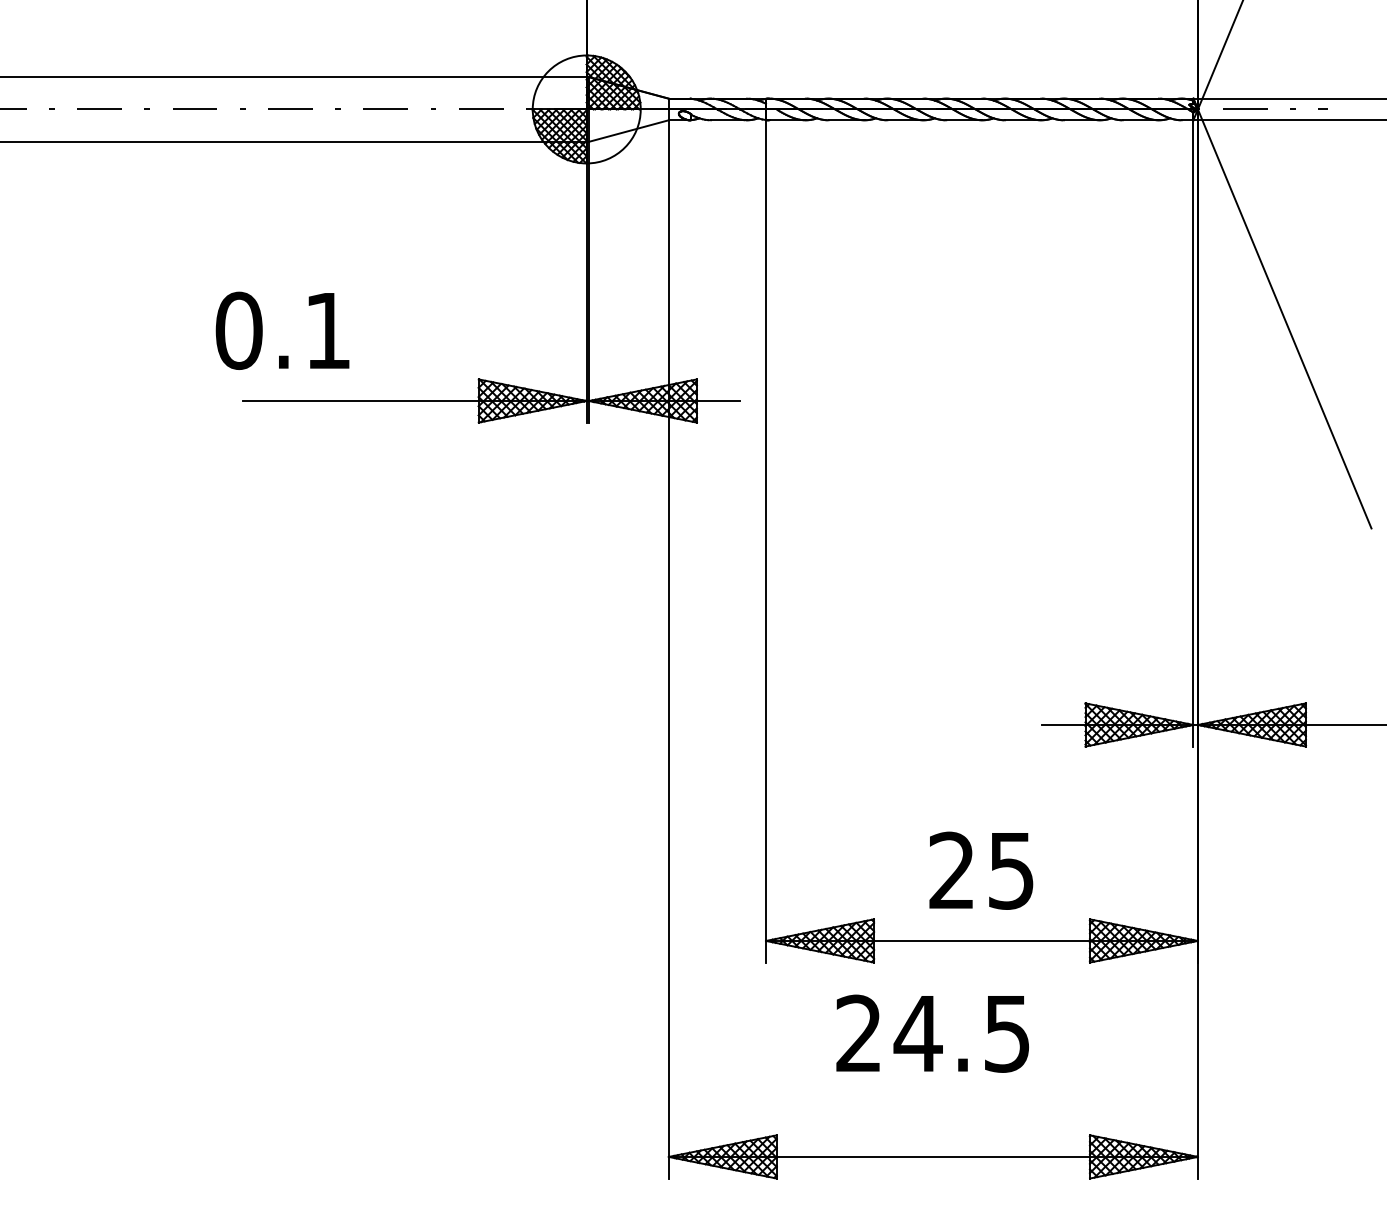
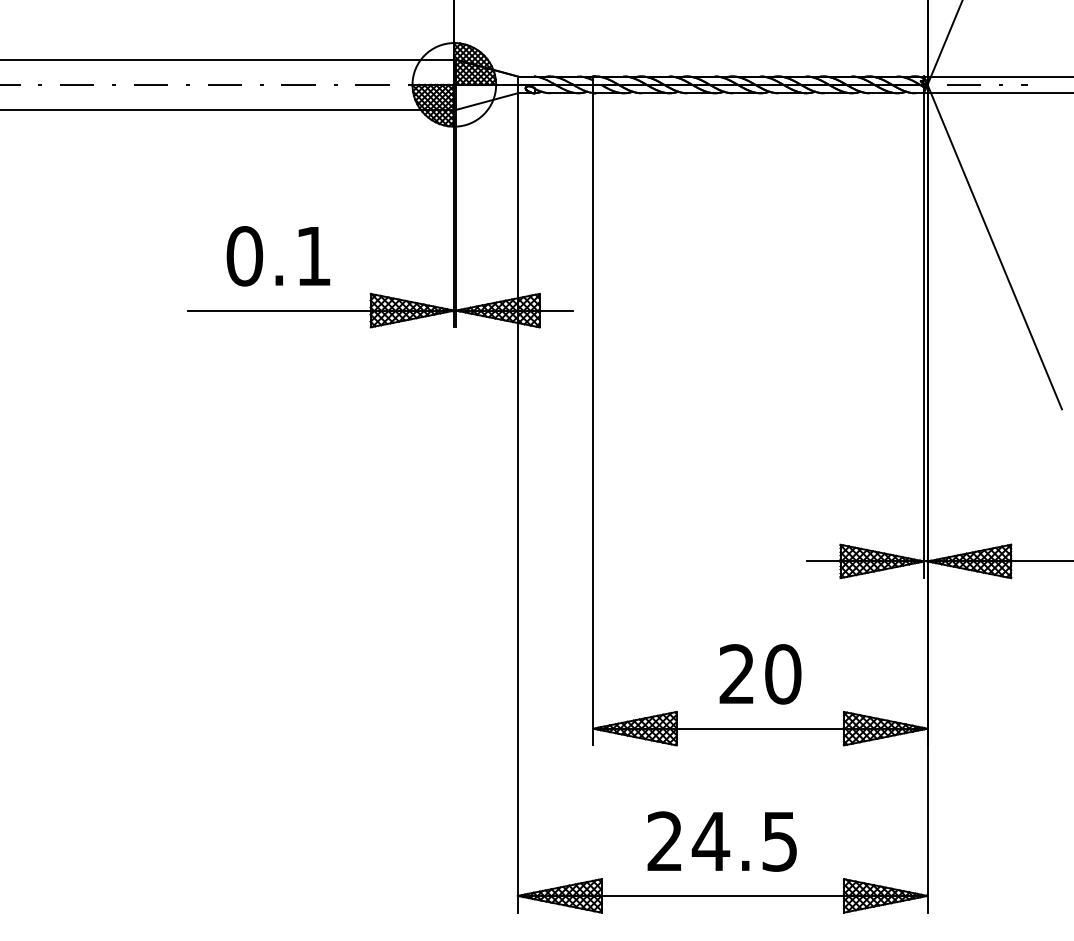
text: (282, 330) -> (278, 256), moved
text: (1011, 870) -> (783, 674), 25 -> 20
text: (932, 1033) -> (722, 841), moved

